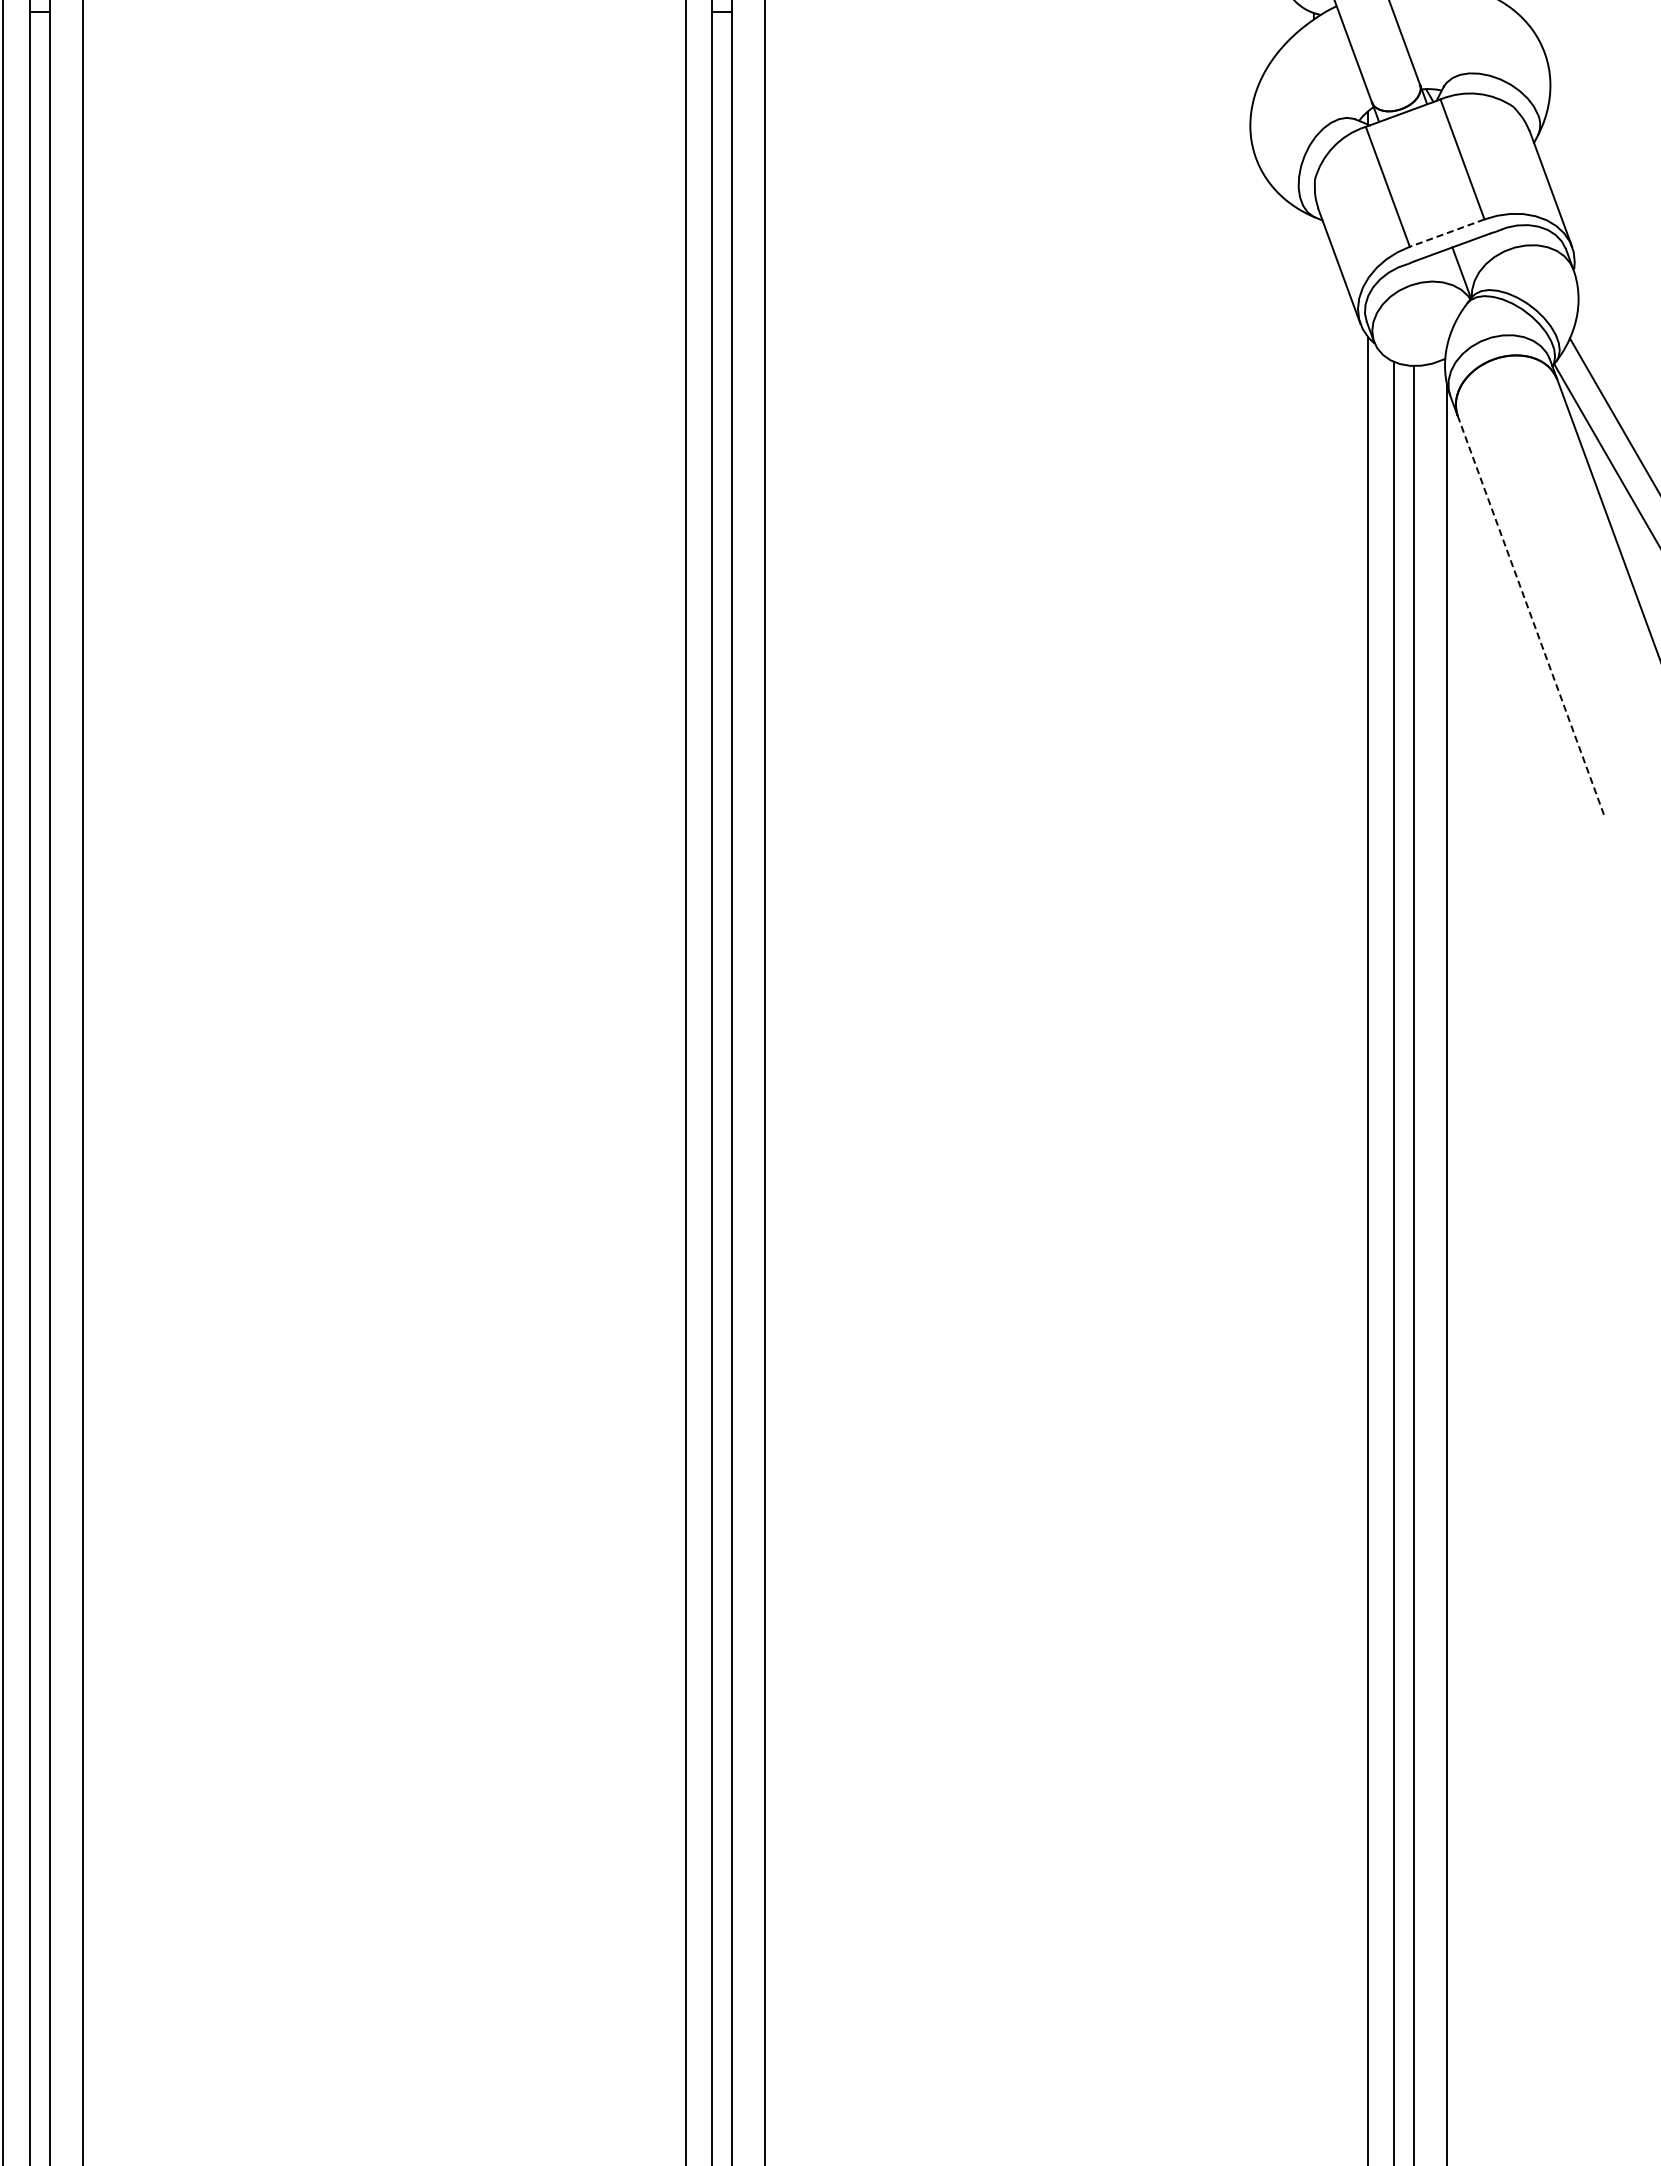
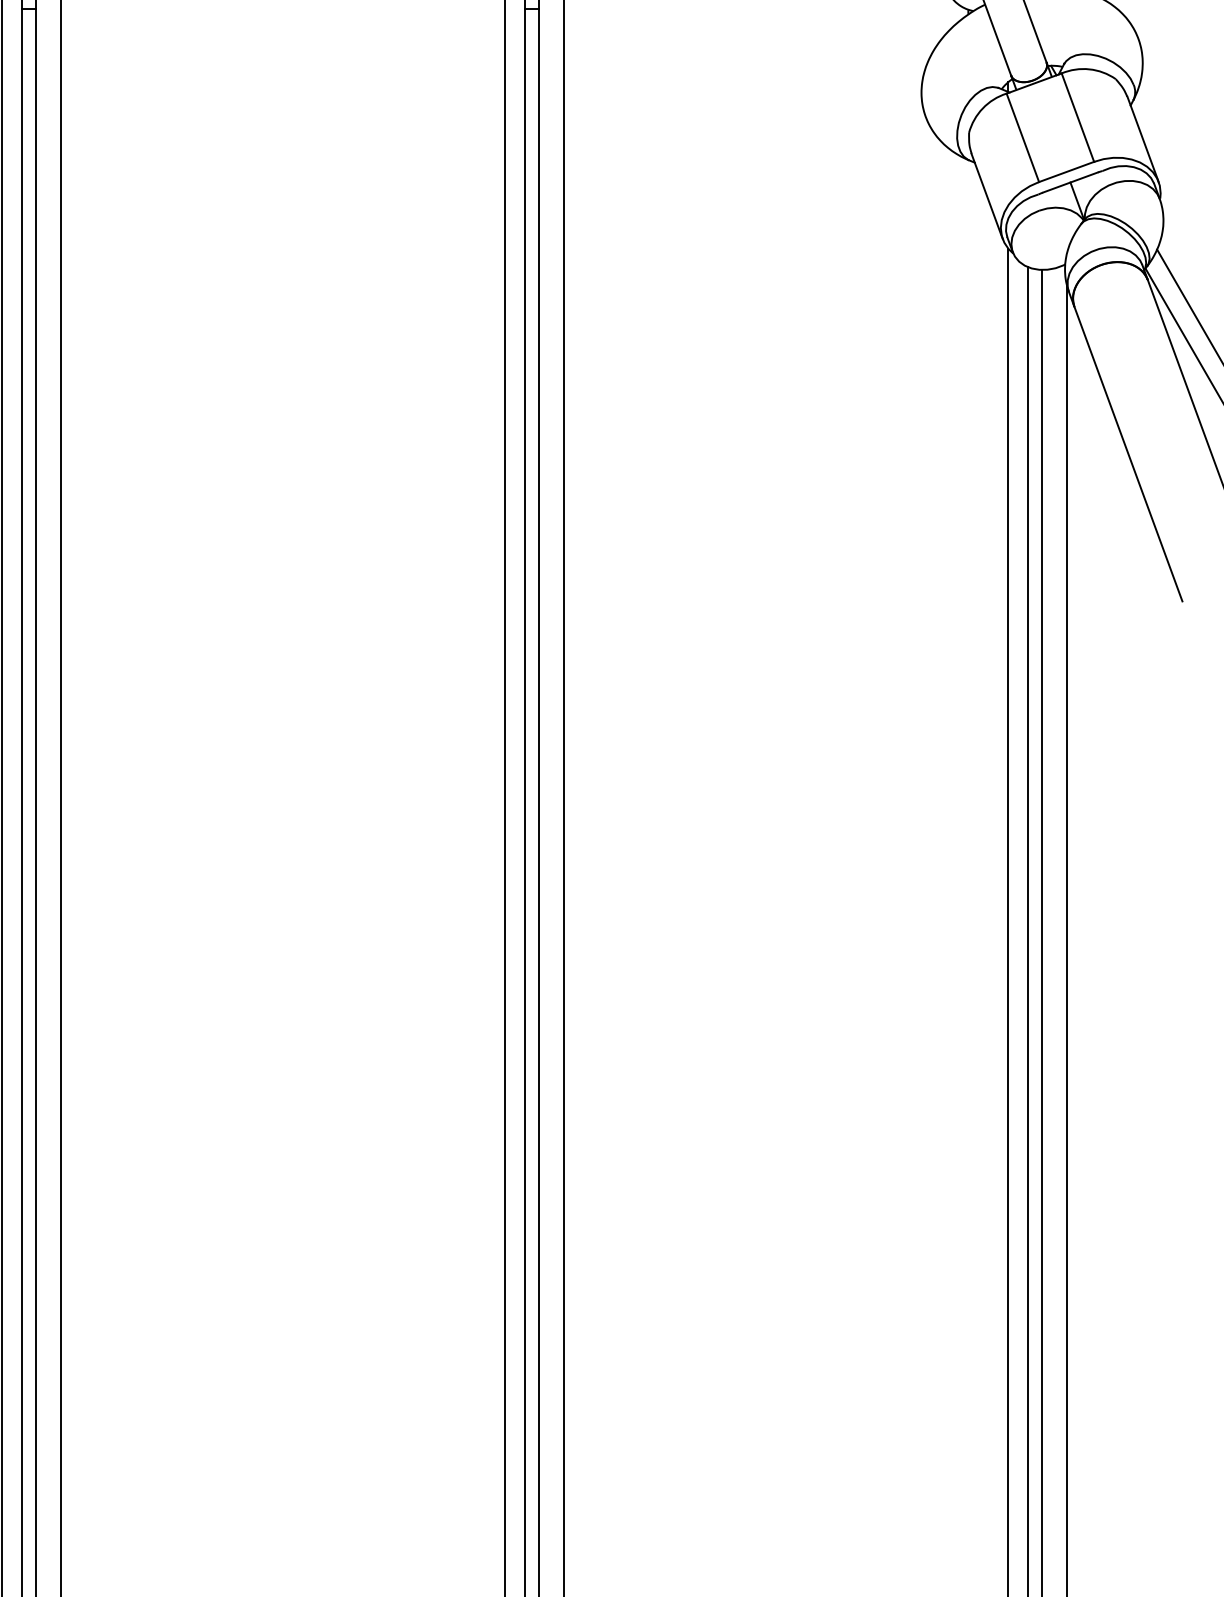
line: (1447, 233) -> (1066, 172), dashed -> solid
line: (1530, 615) -> (1128, 453), dashed -> solid

